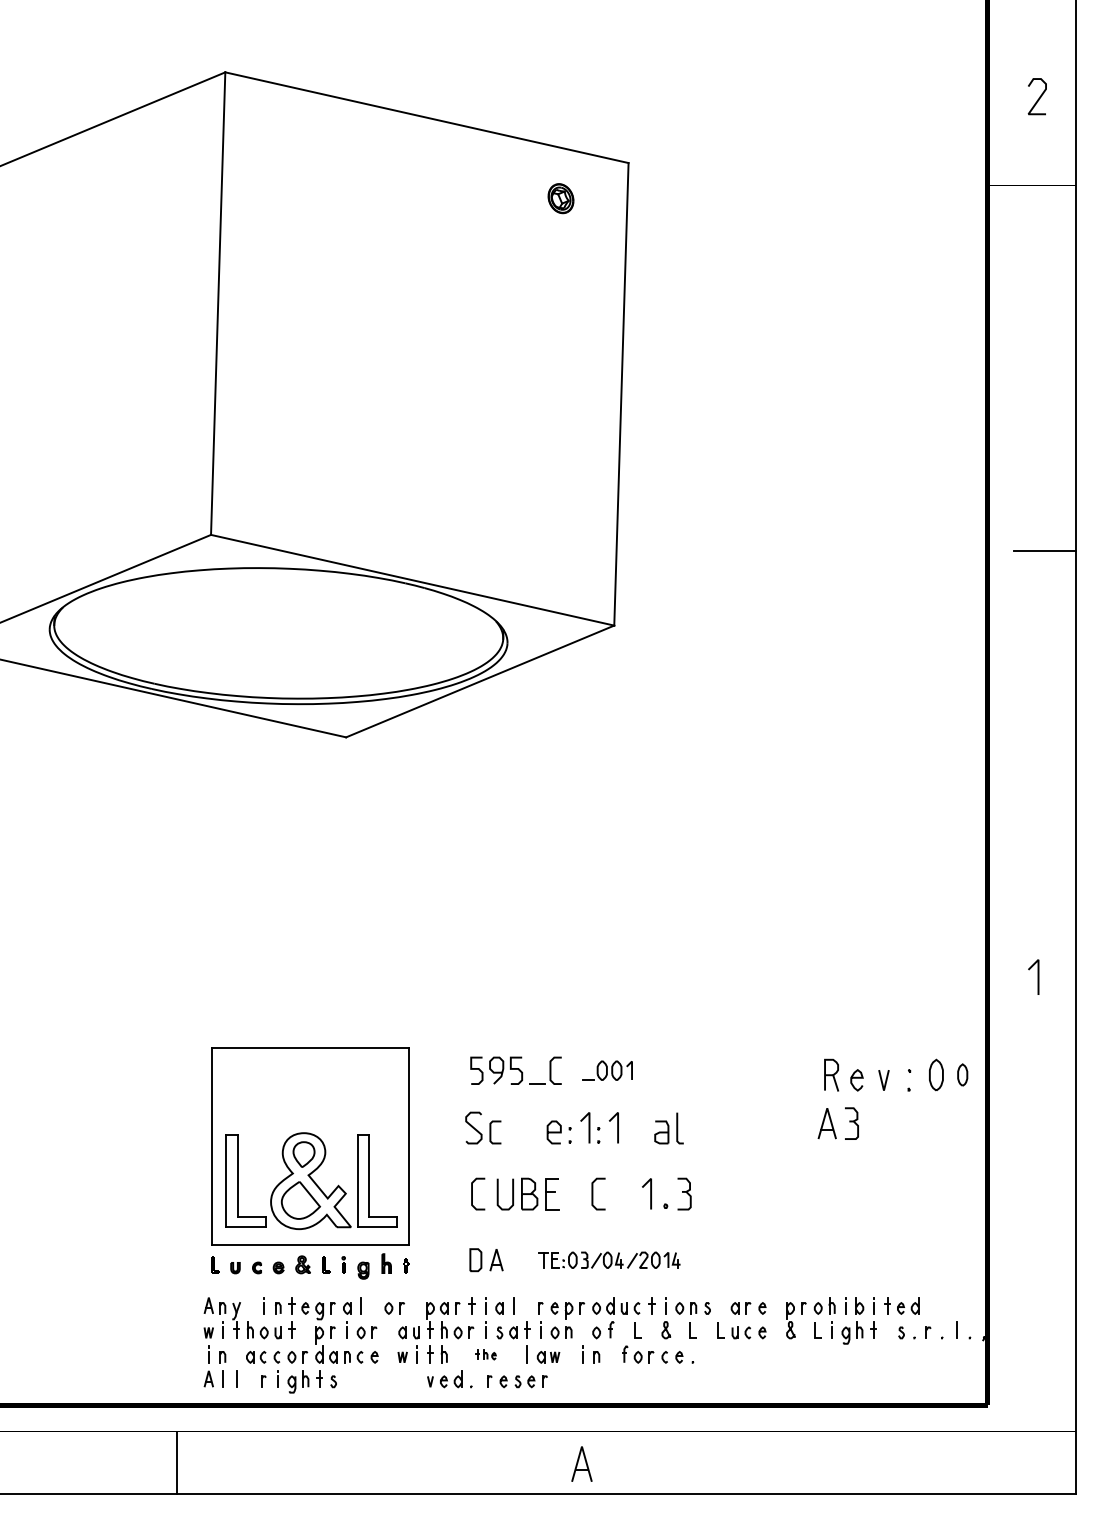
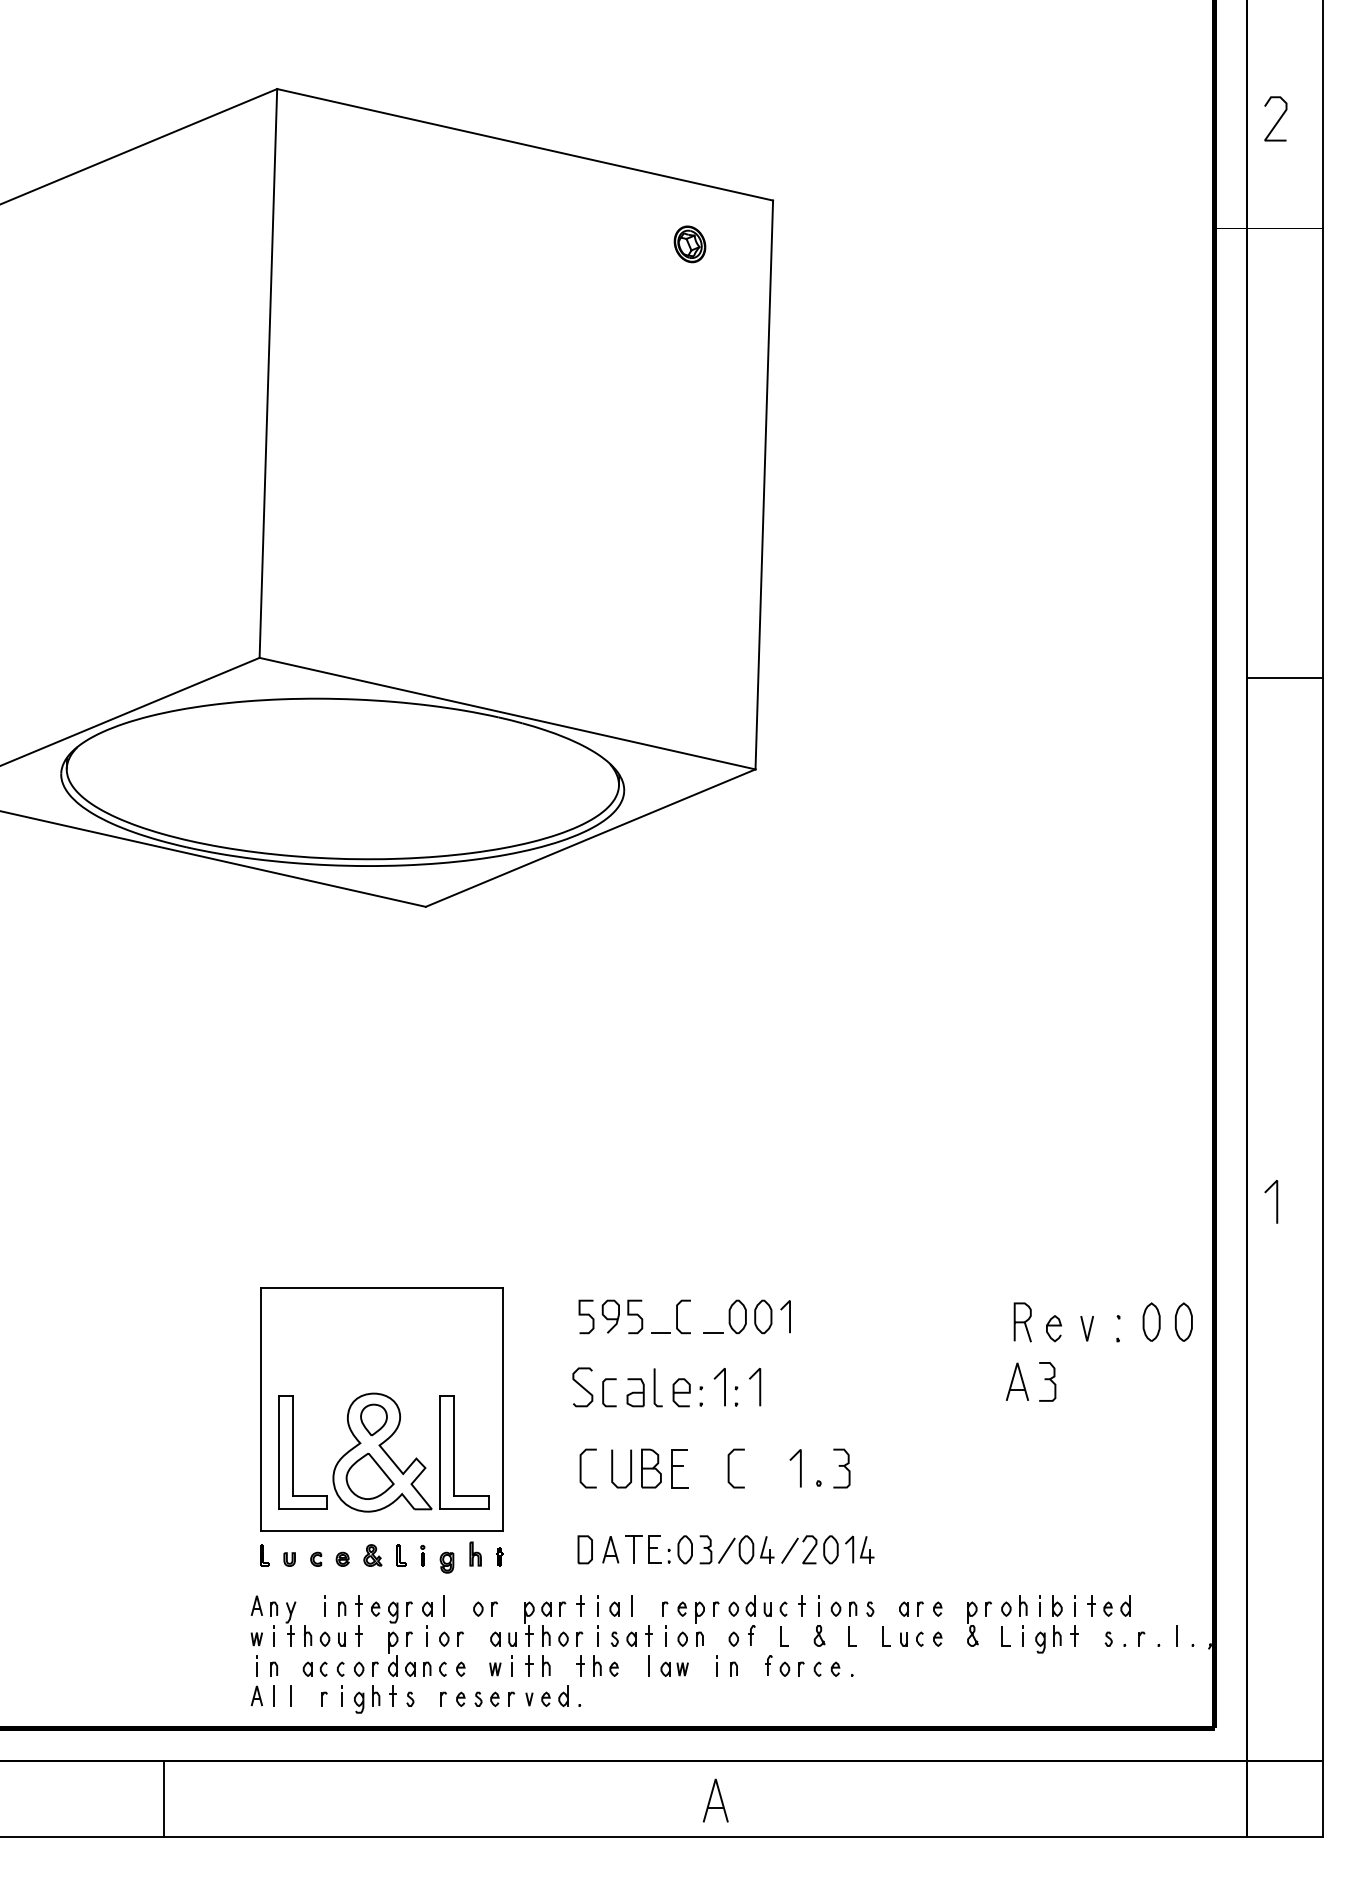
part: (607, 1070) -> (747, 1316), size x1.43
part: (962, 1074) -> (1183, 1321), size x1.43
part: (668, 1128) -> (643, 1387), moved
part: (609, 1260) -> (749, 1550), size x1.43
part: (485, 1354) -> (597, 1665), size x1.67
part: (517, 1381) -> (477, 1699), moved
line: (177, 1462) -> (164, 1798), moved

